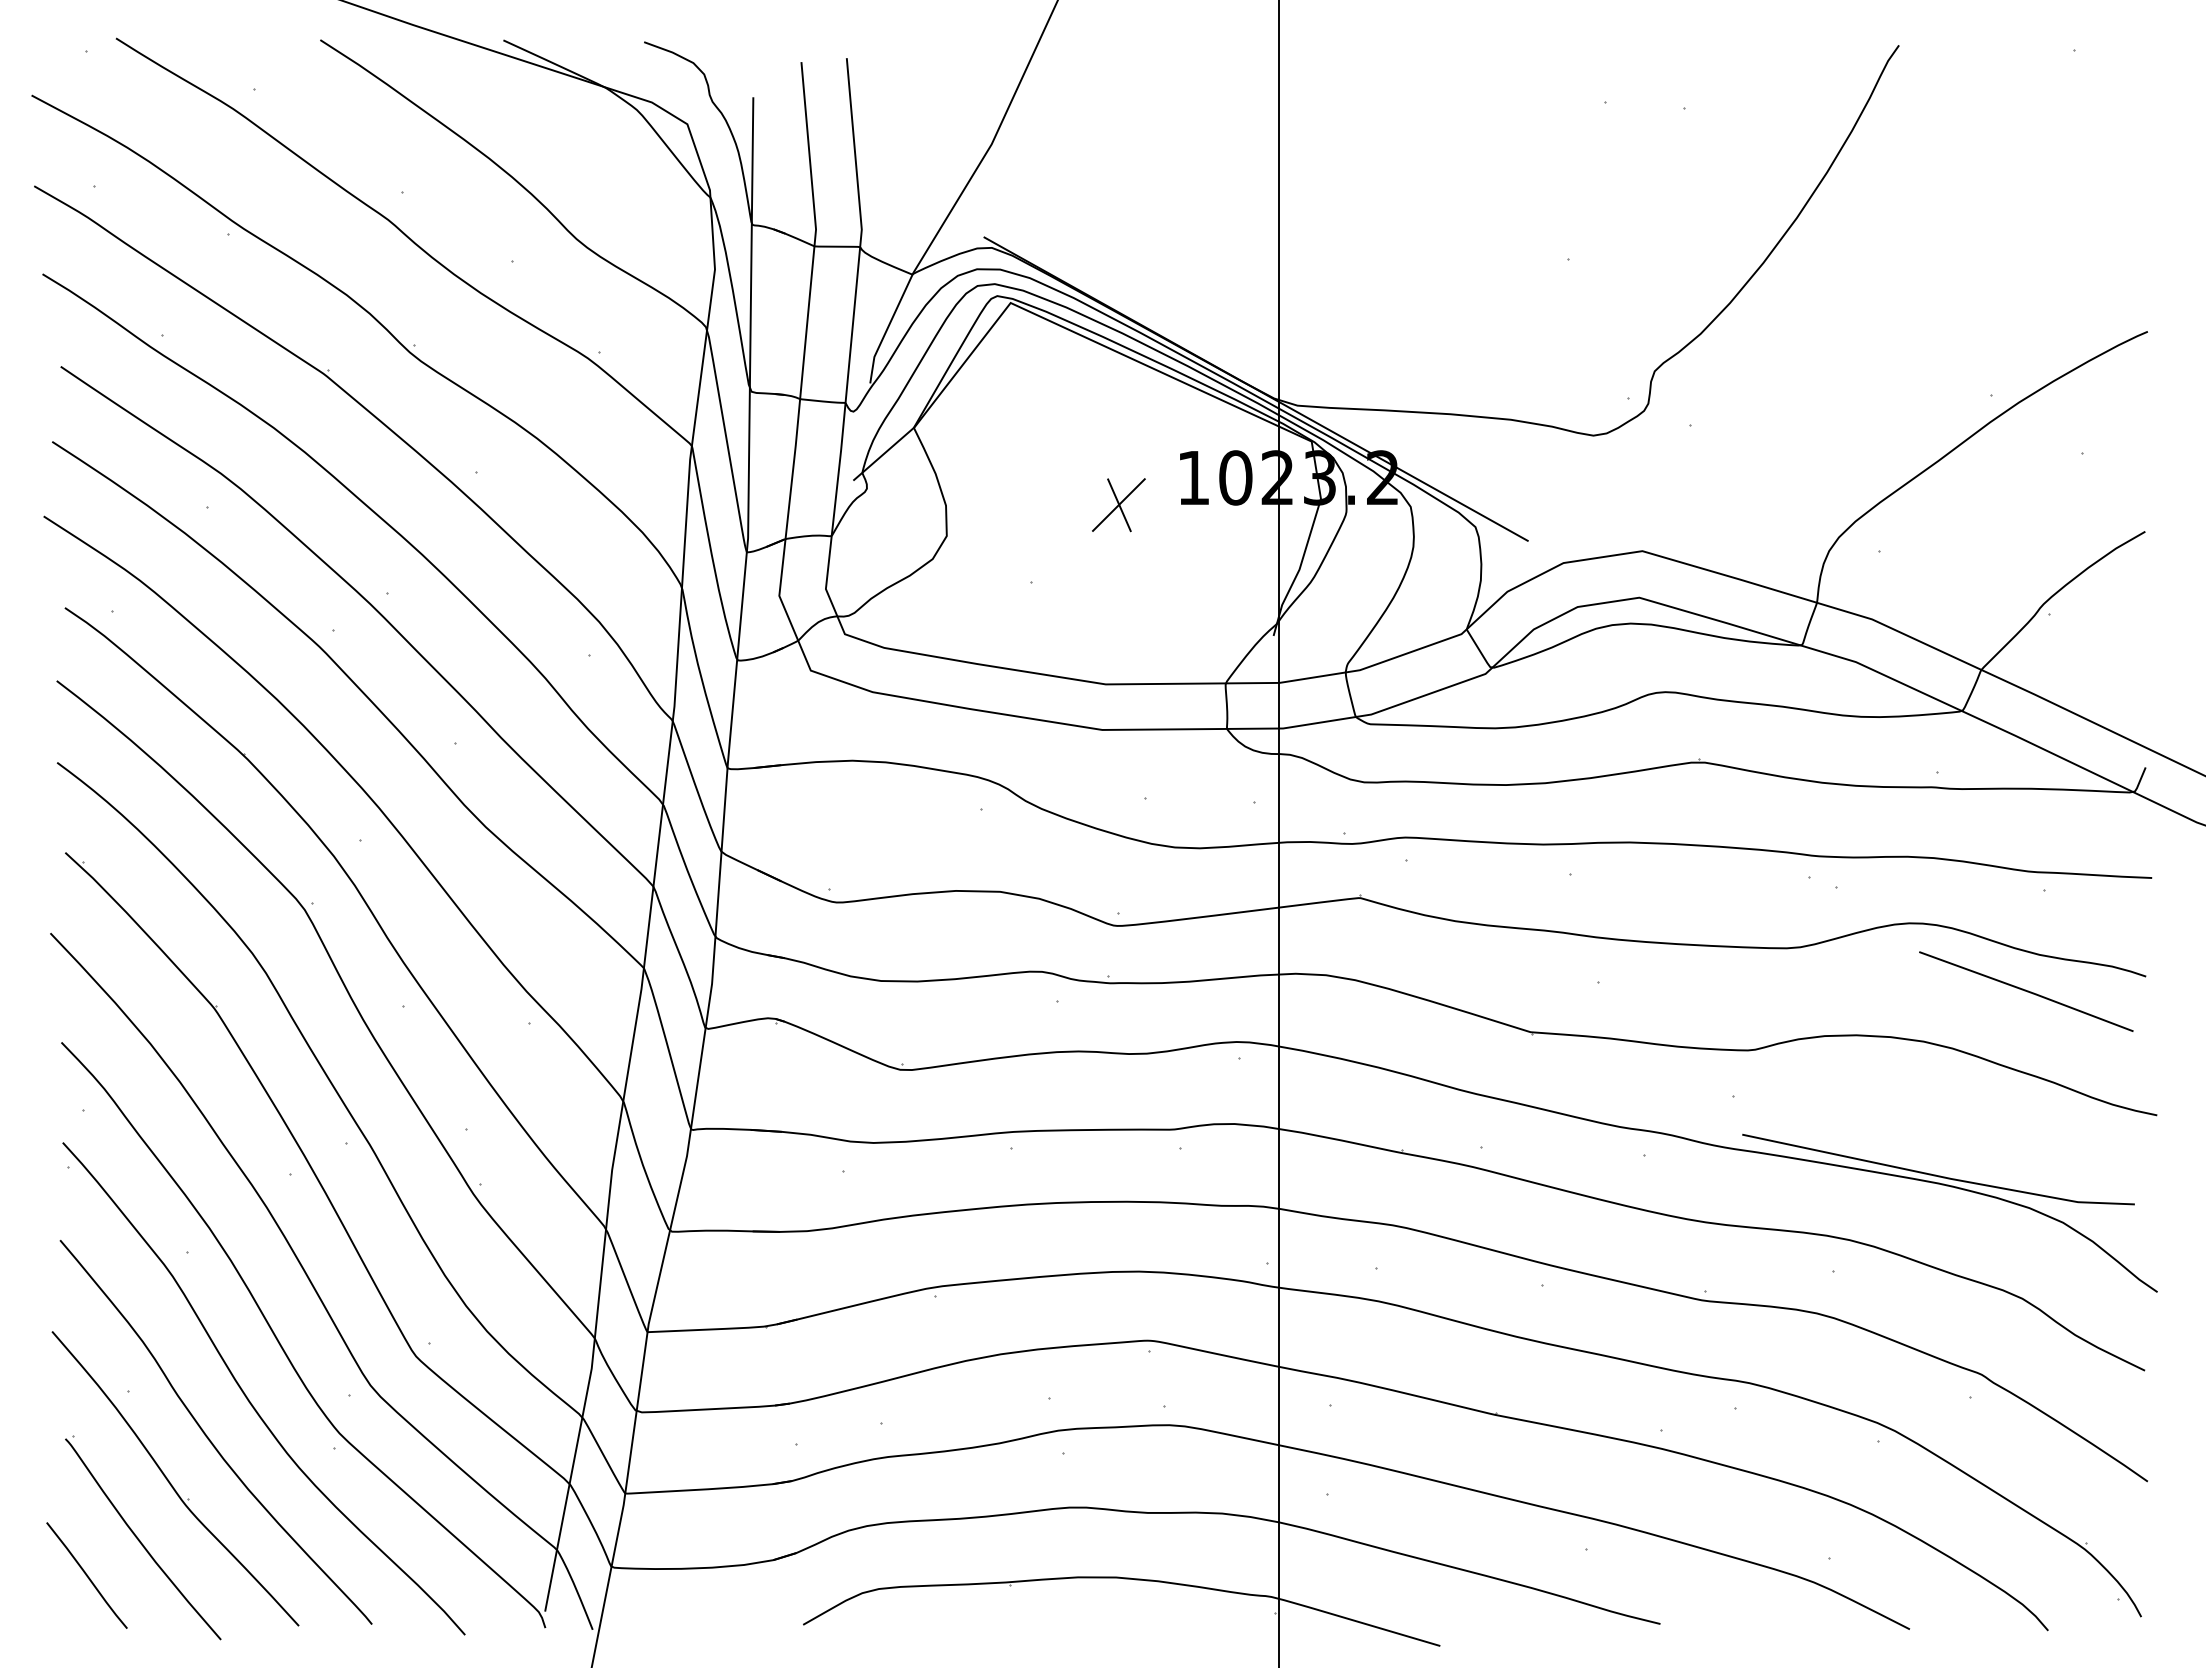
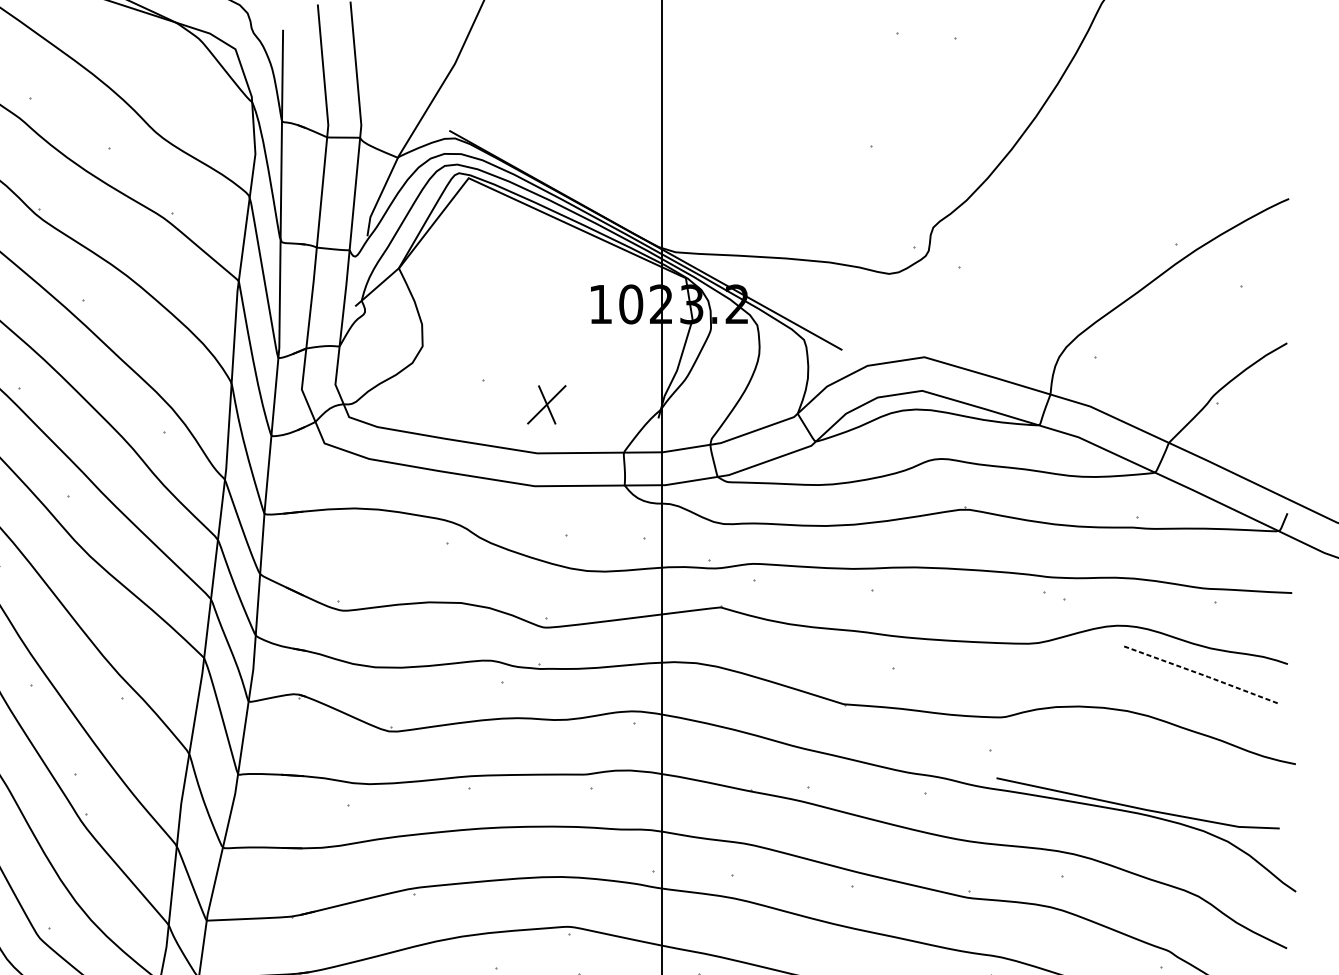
part: (1118, 505) -> (546, 405), moved
line: (2027, 991) -> (1202, 674), solid -> dashed

